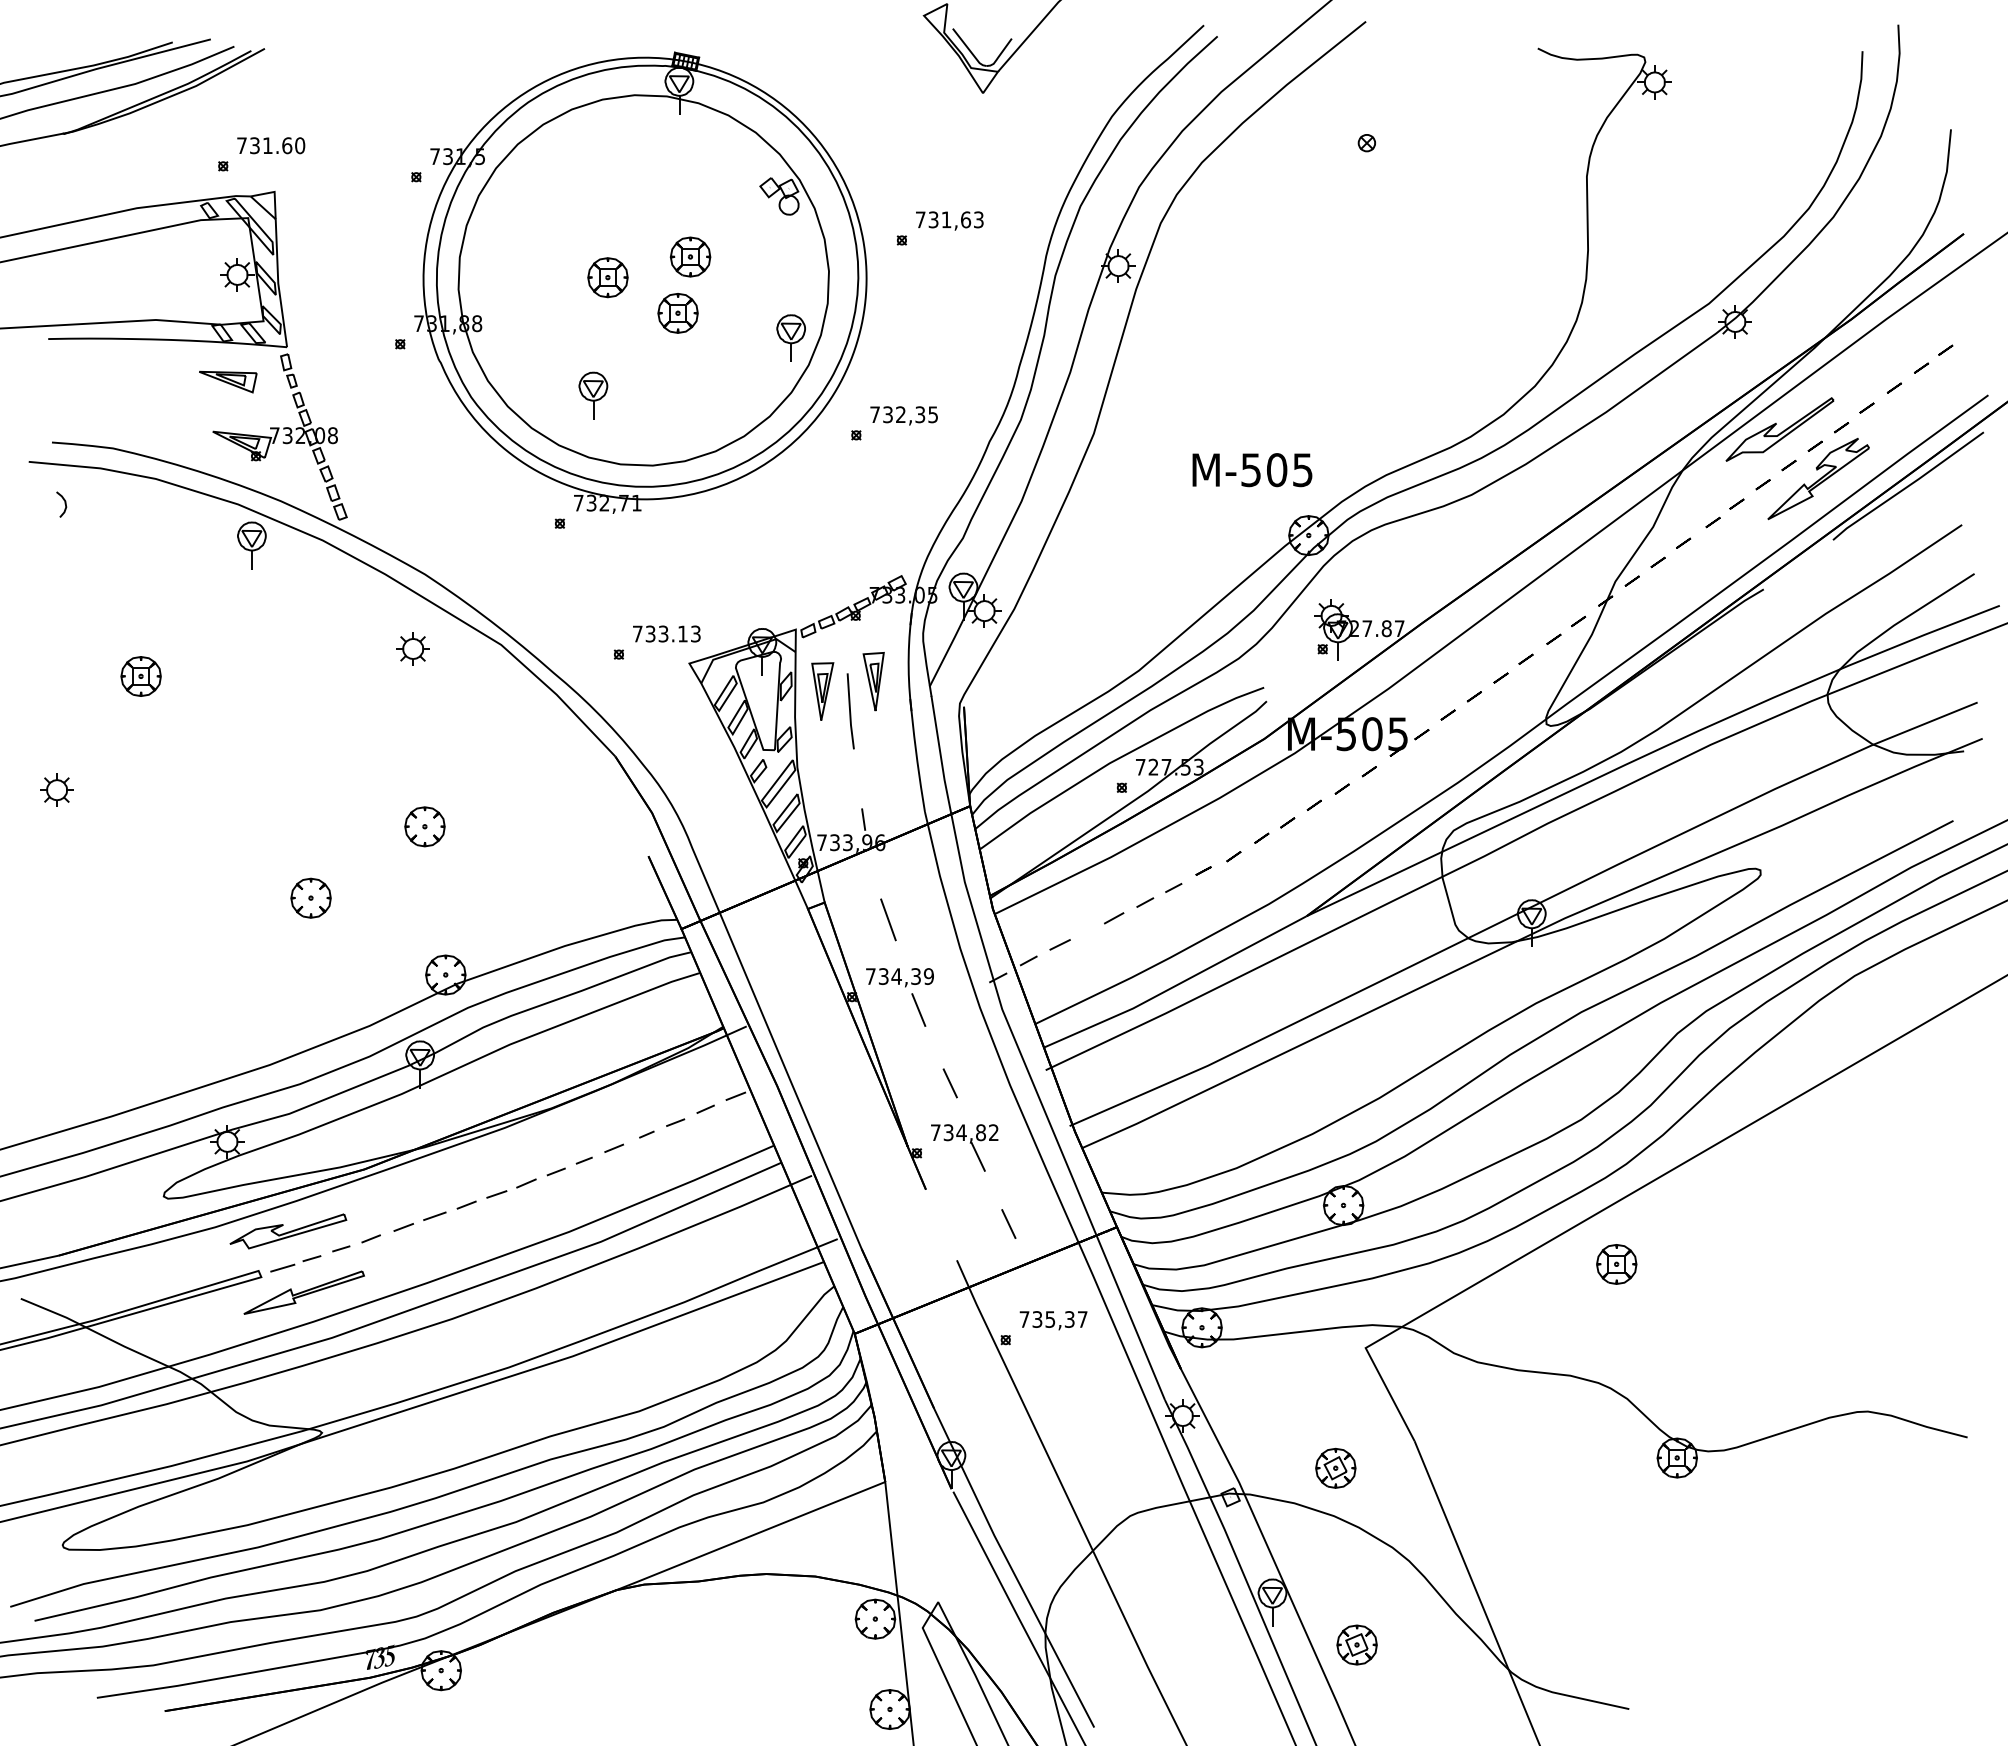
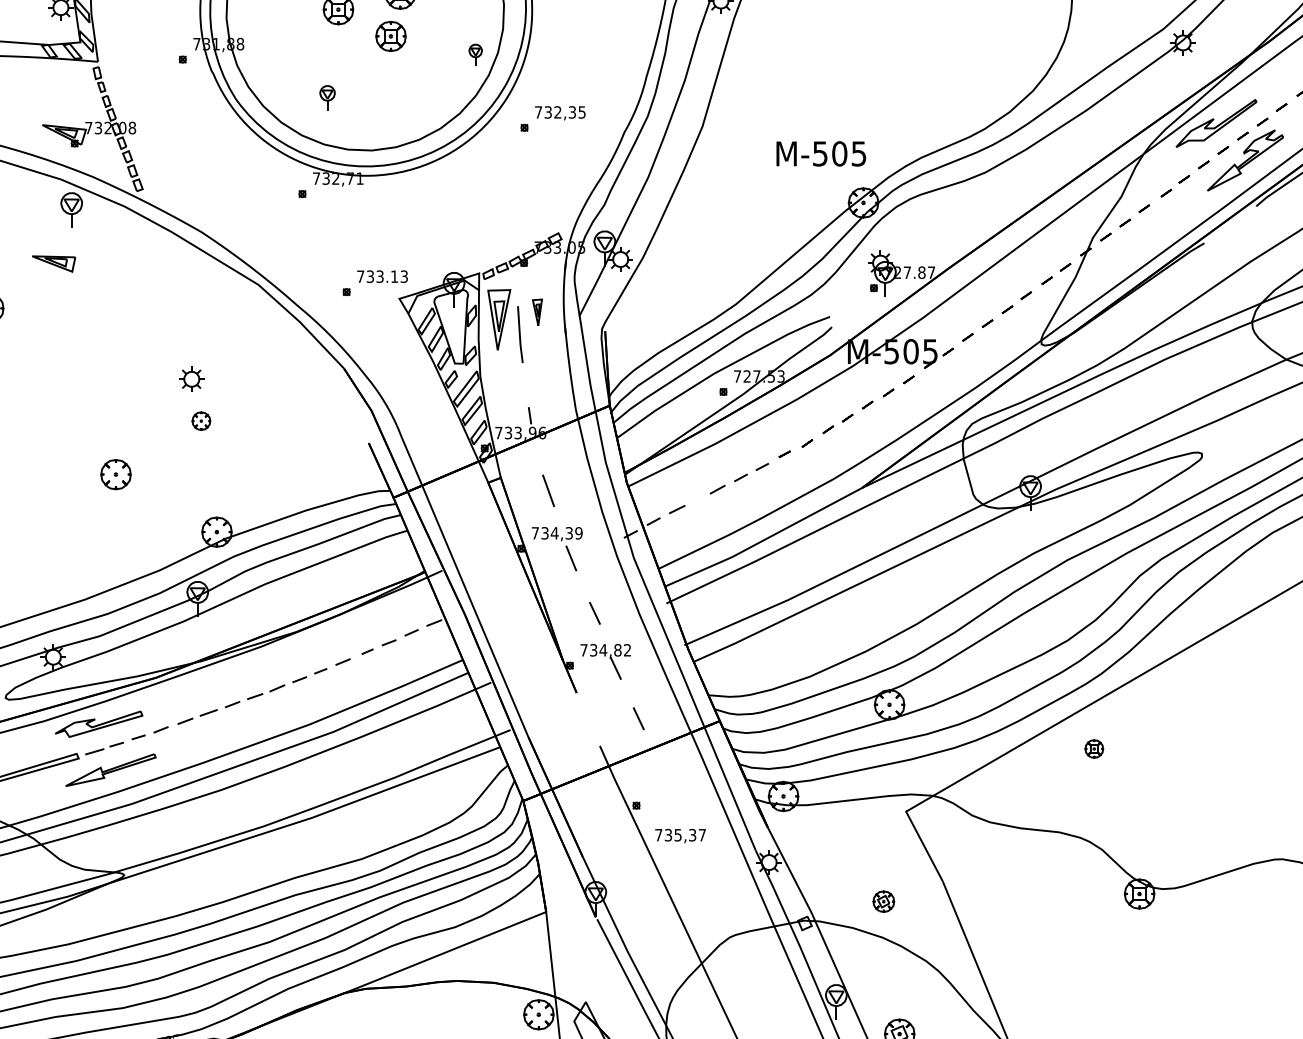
part: (790, 337) -> (475, 54), size x0.6
part: (228, 381) -> (54, 263), moved
part: (593, 395) -> (327, 98), size x0.7
part: (412, 648) -> (191, 378), moved
part: (873, 681) -> (537, 312), size x0.6
part: (822, 691) -> (499, 319), size x1.4
part: (424, 826) -> (200, 420), size x0.6
part: (1616, 1264) -> (1094, 749), size x0.6
text: (1053, 1320) -> (680, 835), moved
part: (1335, 1467) -> (883, 901), size x0.7

